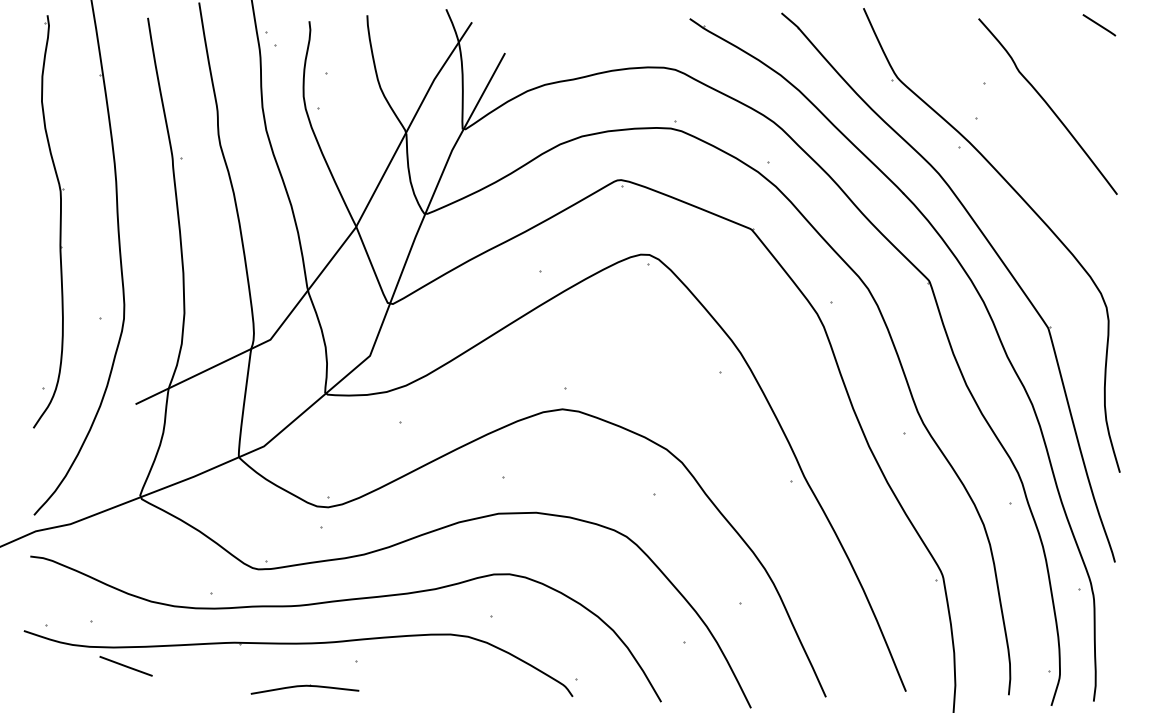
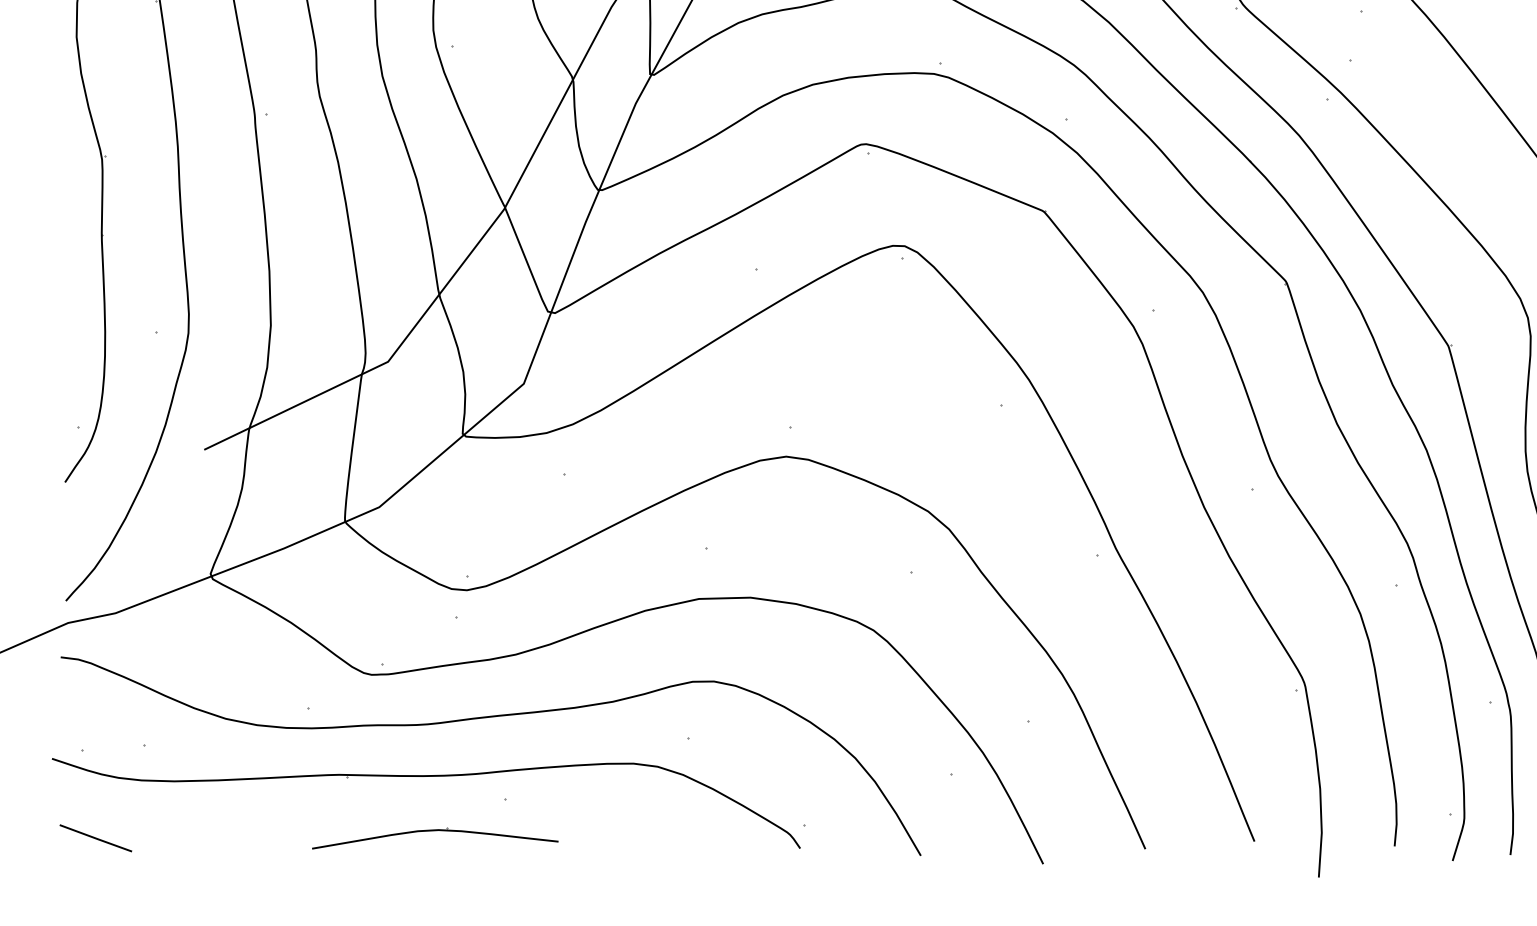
line: (125, 666) -> (95, 838), moved
part: (304, 689) -> (434, 838), size x1.67

